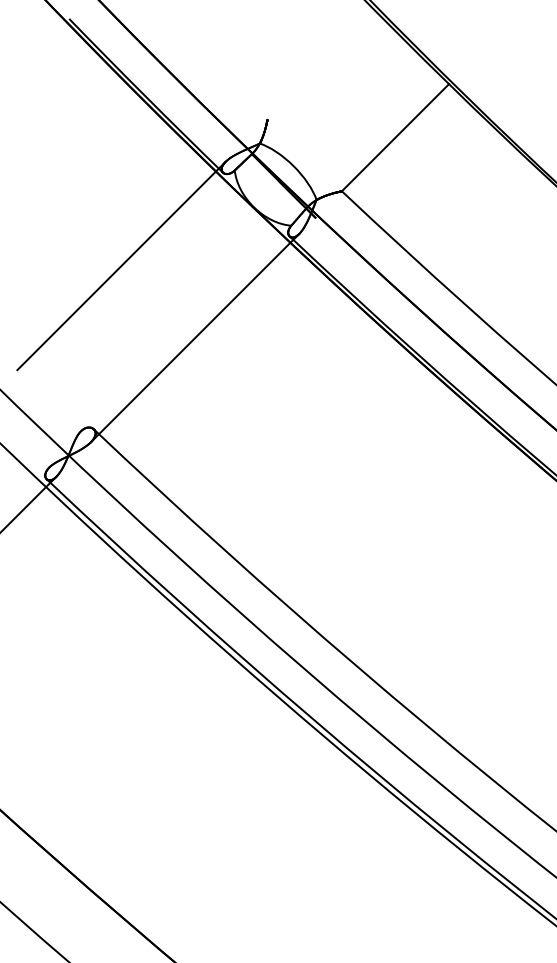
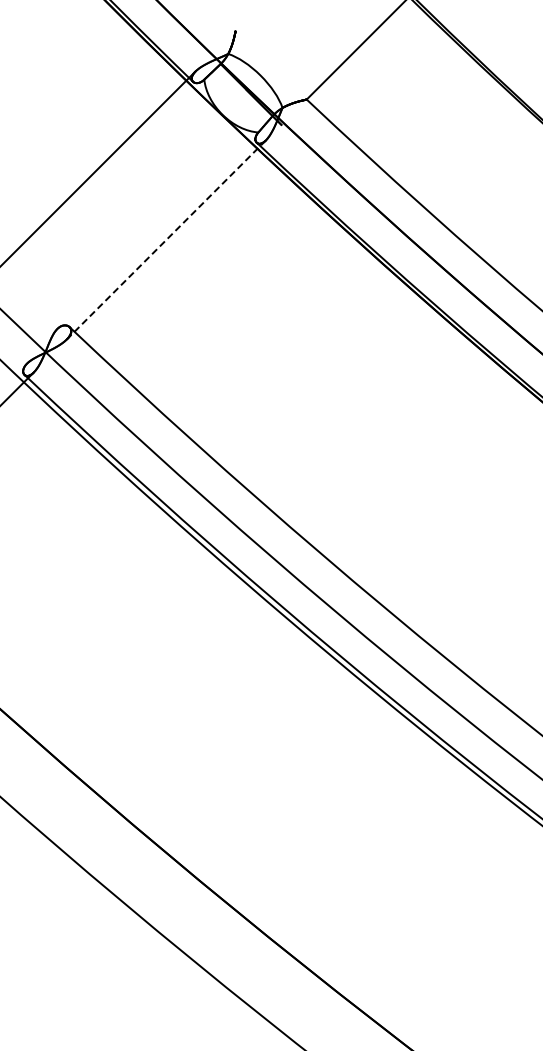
line: (195, 337) -> (166, 239), solid -> dashed

